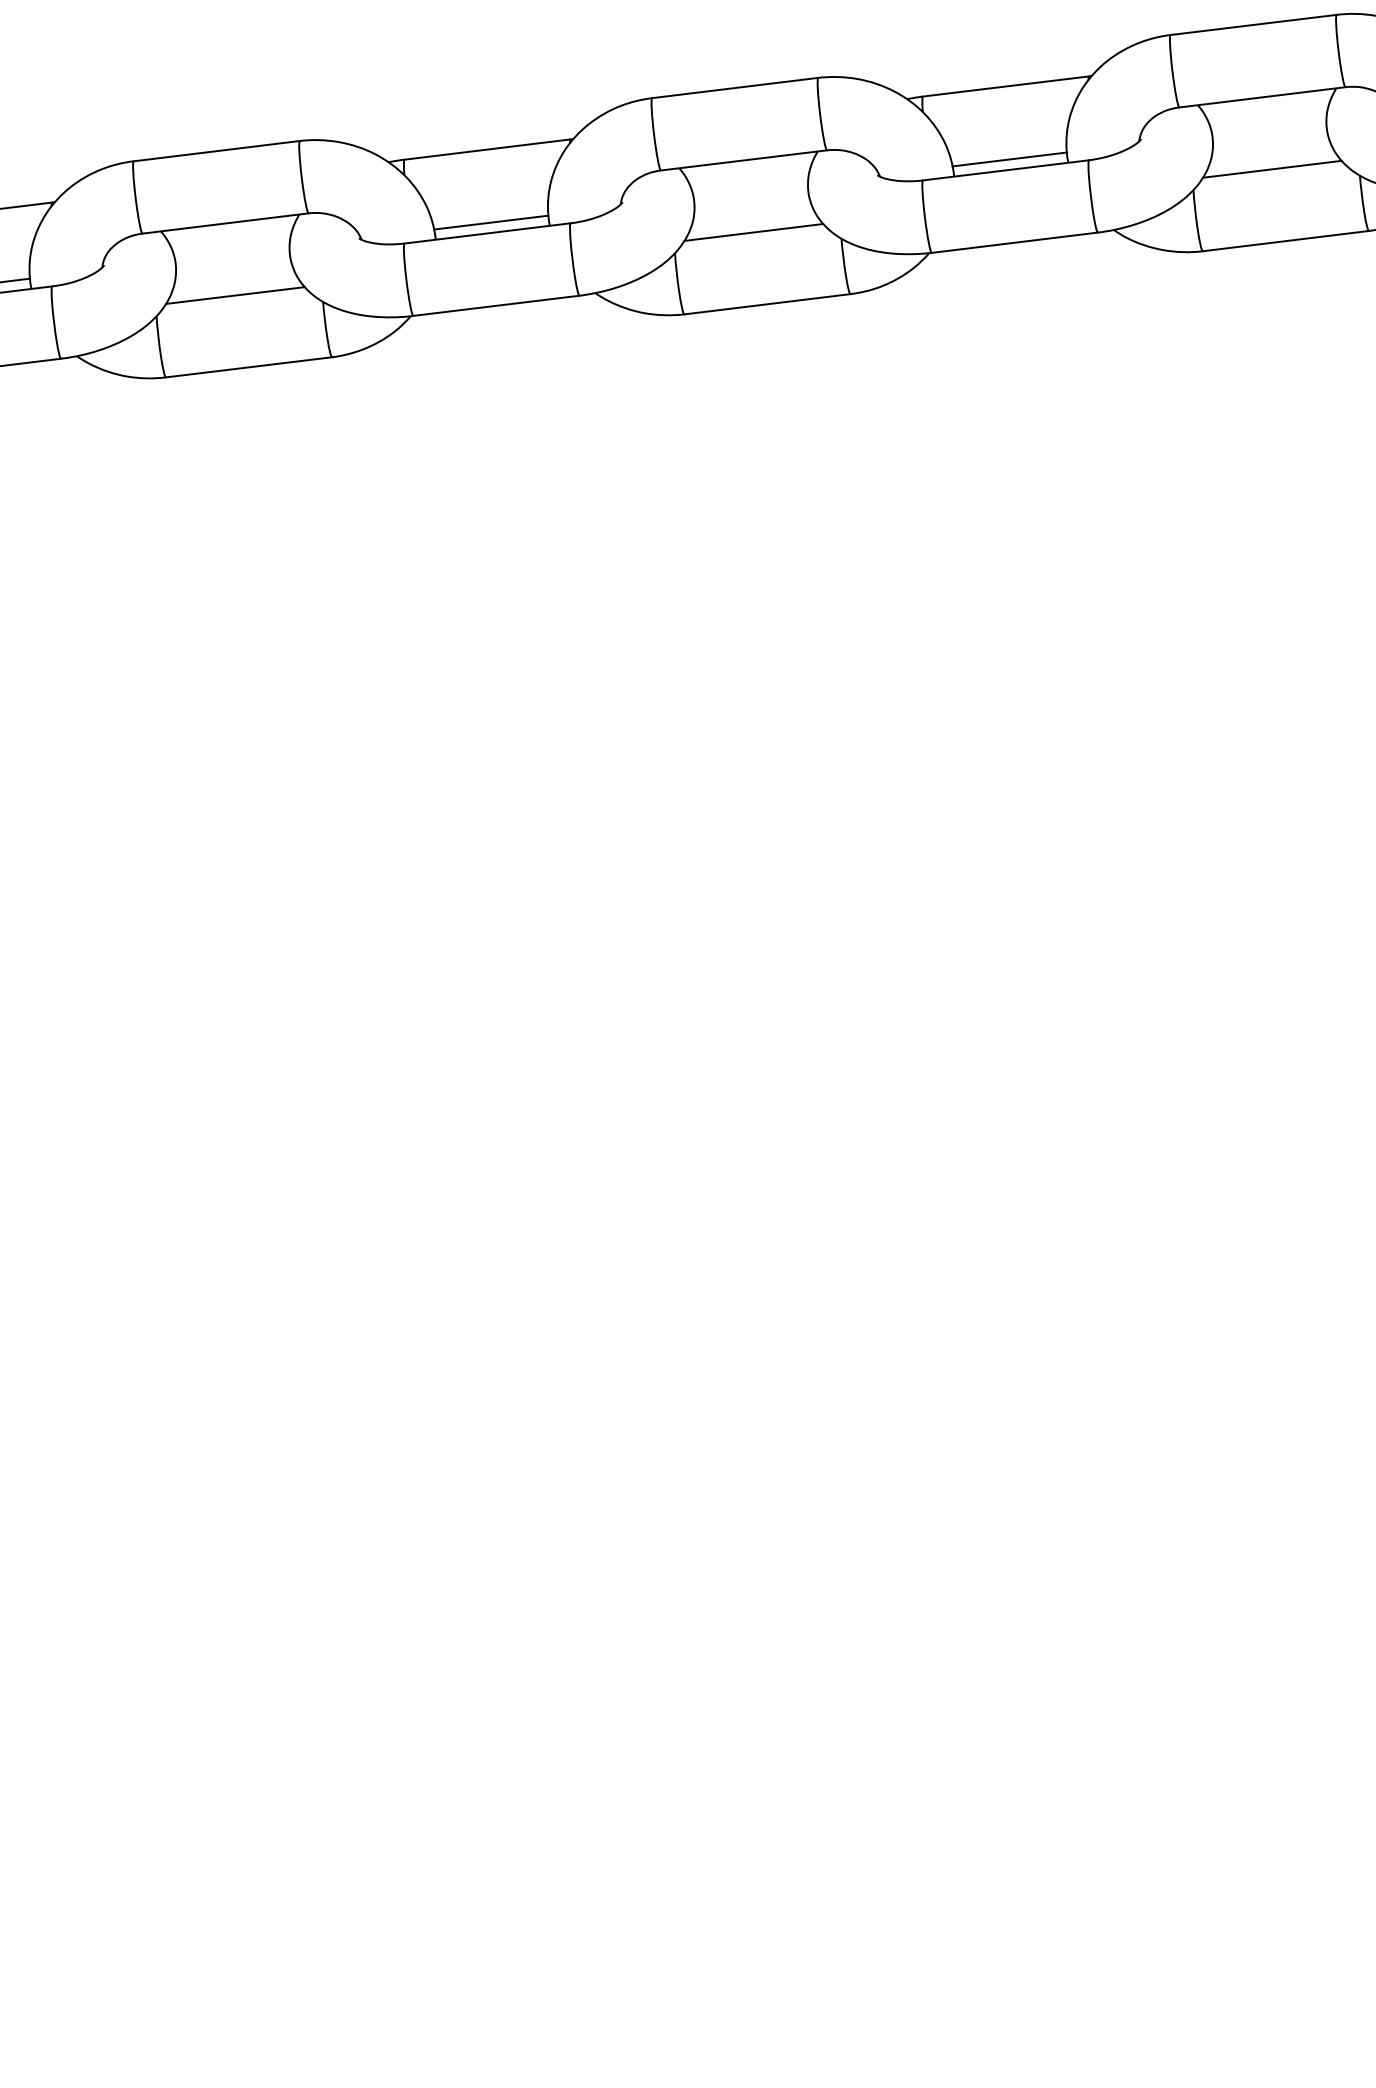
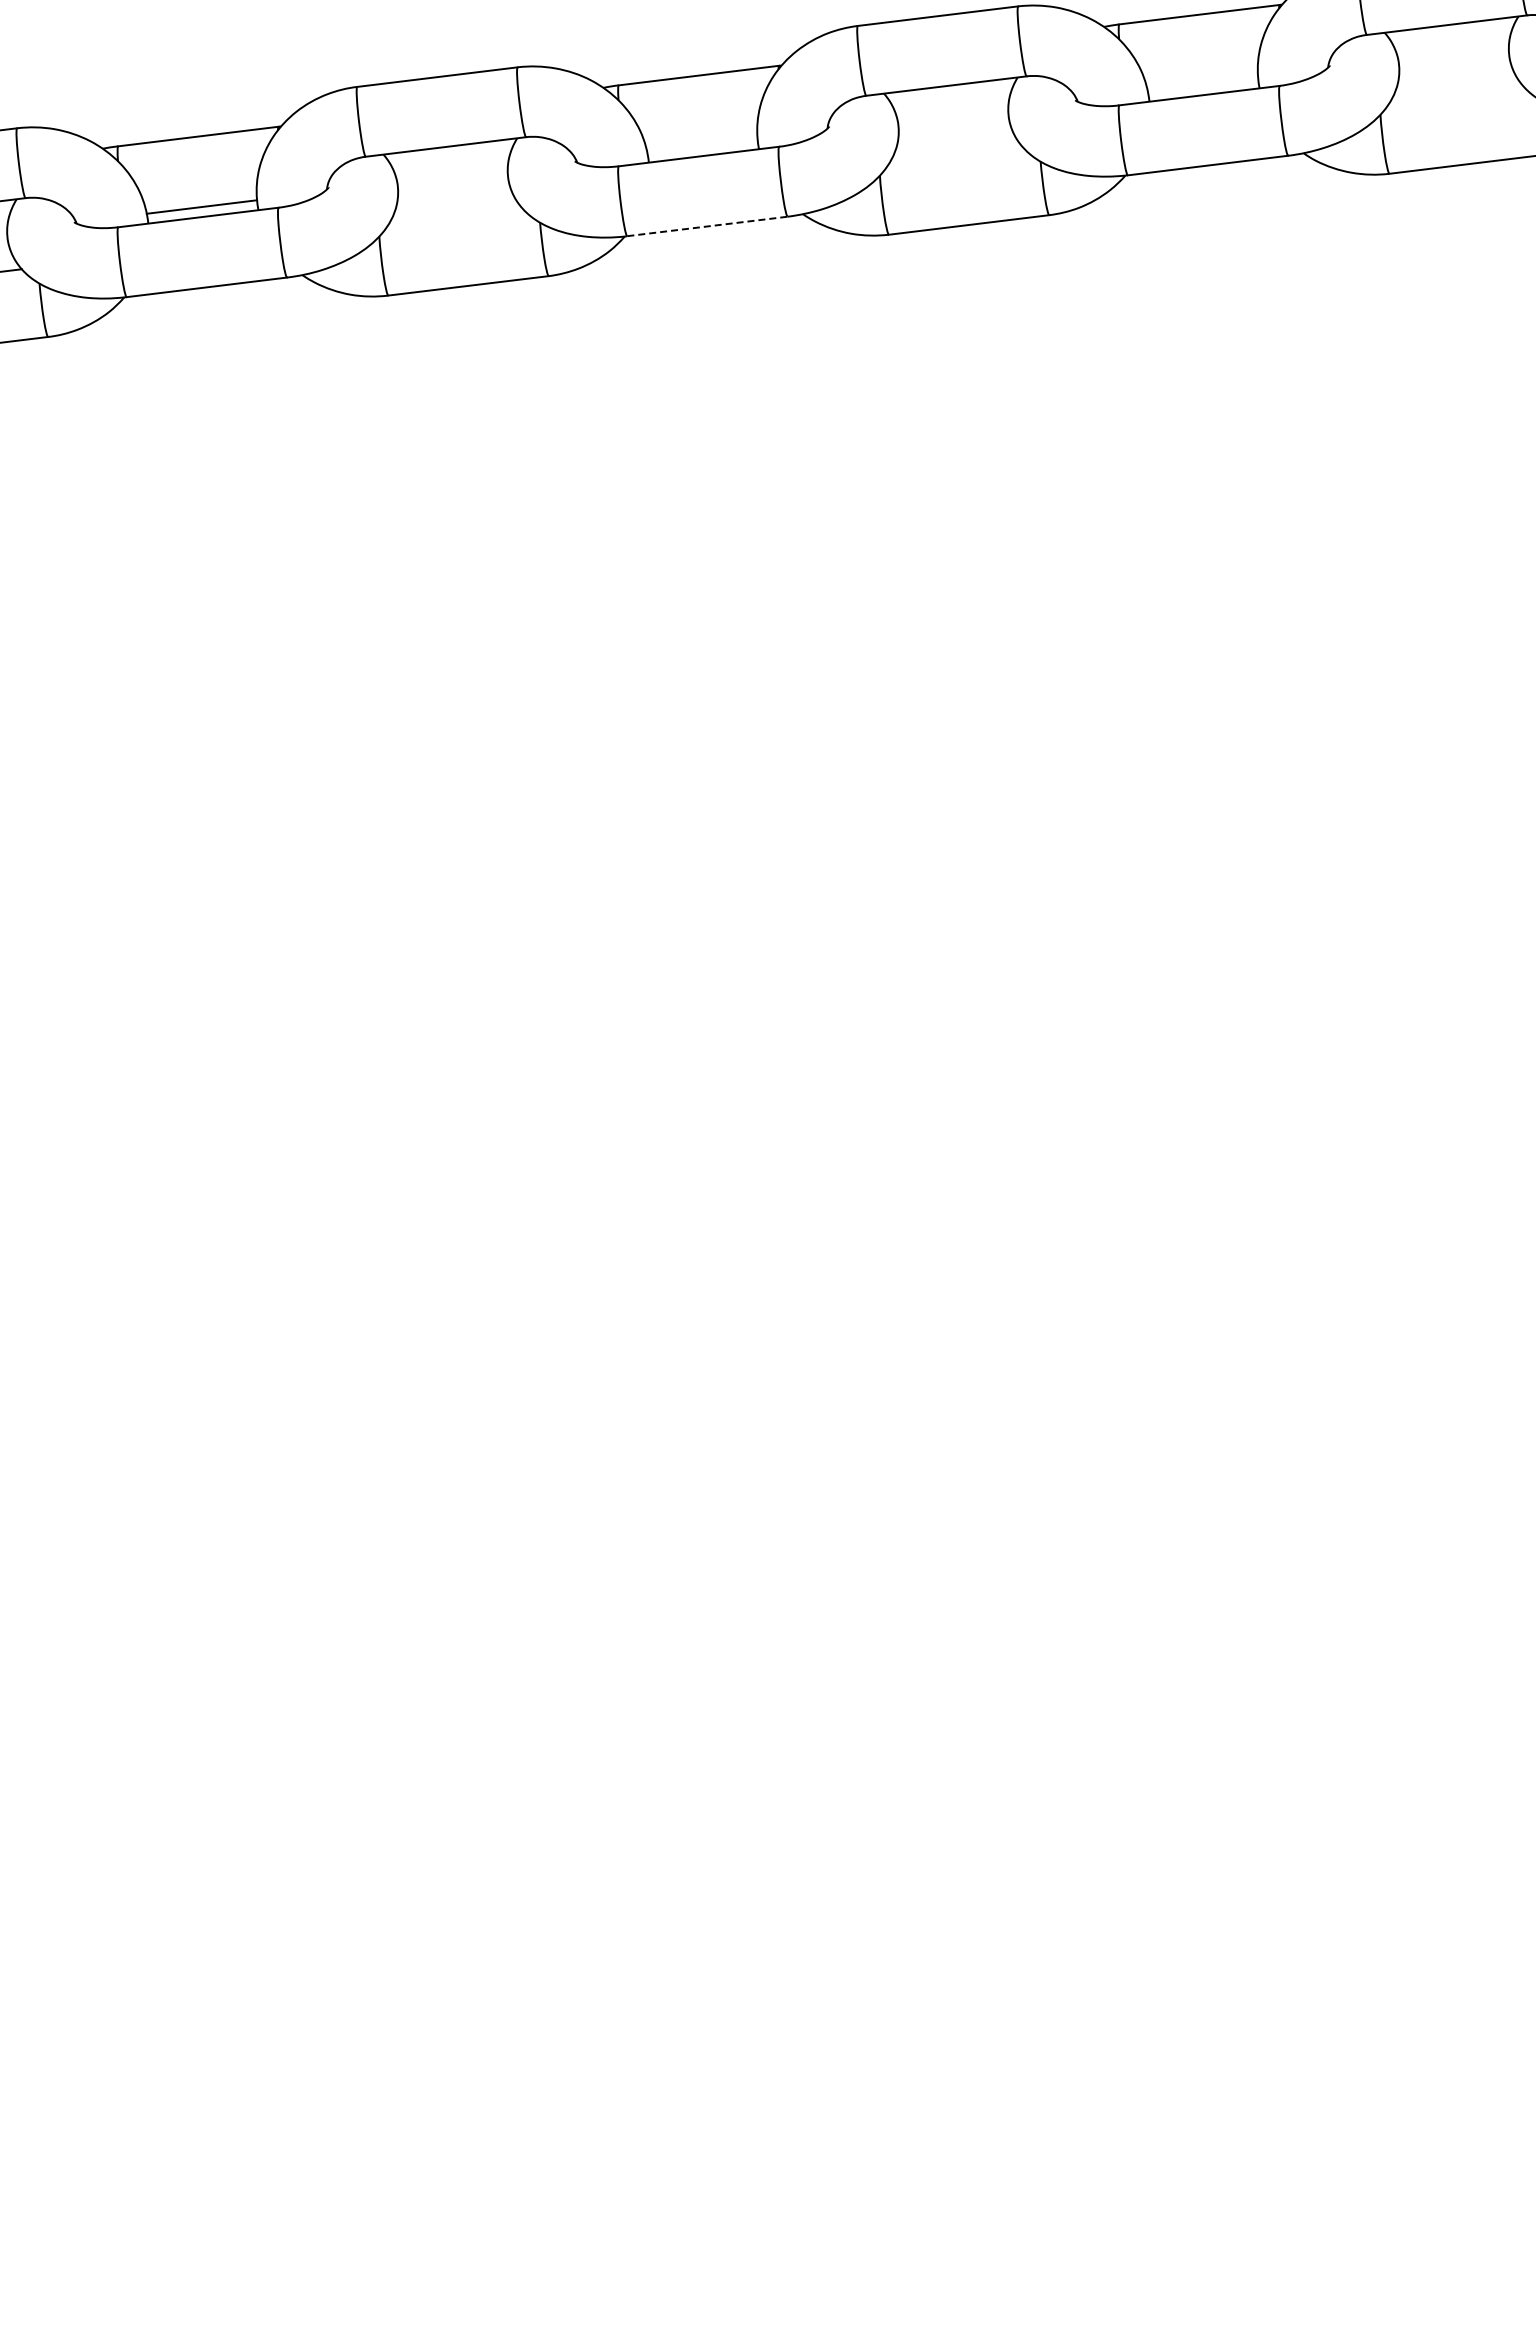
line: (1009, 158) -> (1202, 84), removed
line: (1272, 169) -> (1456, 94), removed
line: (491, 221) -> (702, 145), removed
line: (754, 232) -> (956, 155), removed
line: (235, 295) -> (455, 216), removed
line: (496, 305) -> (707, 226), solid -> dashed

